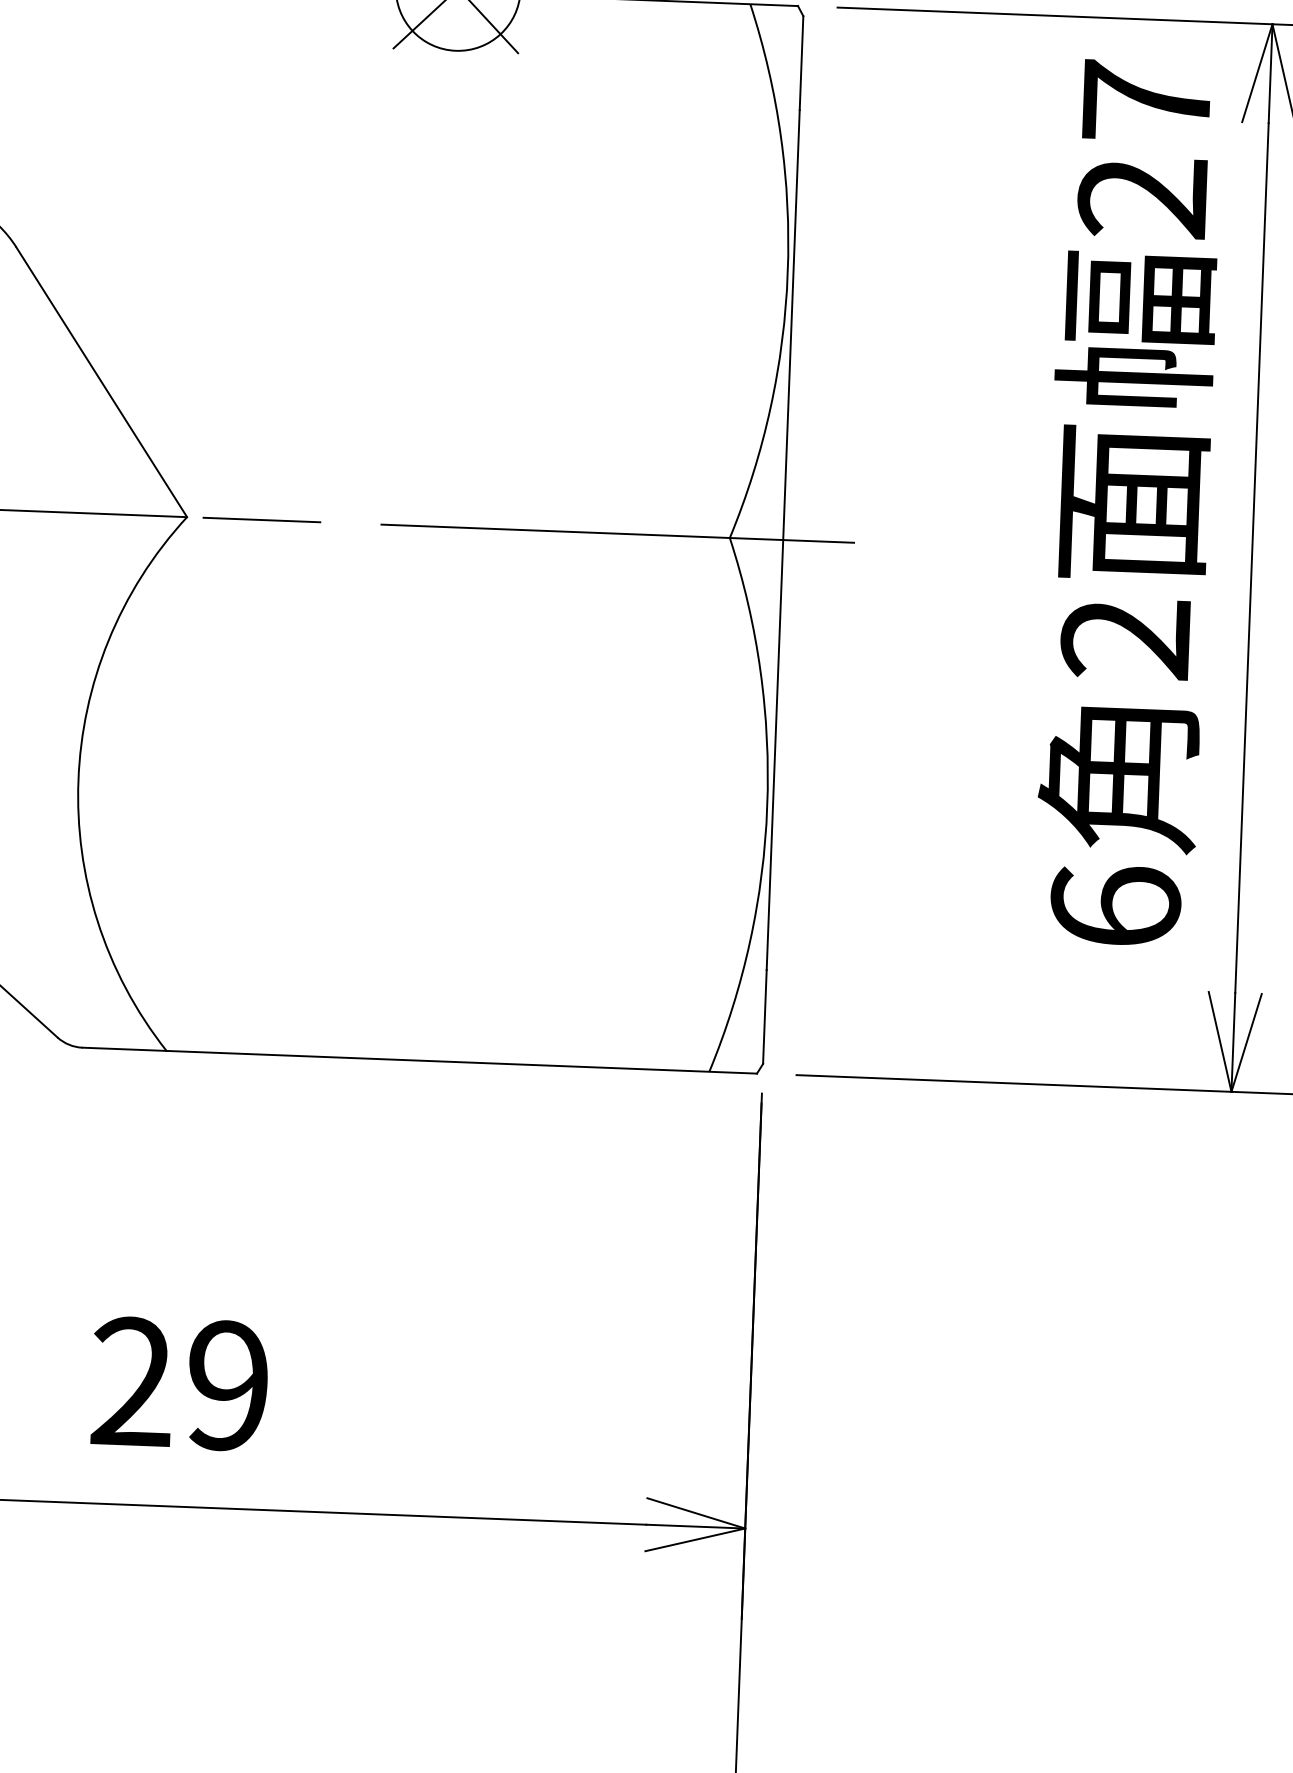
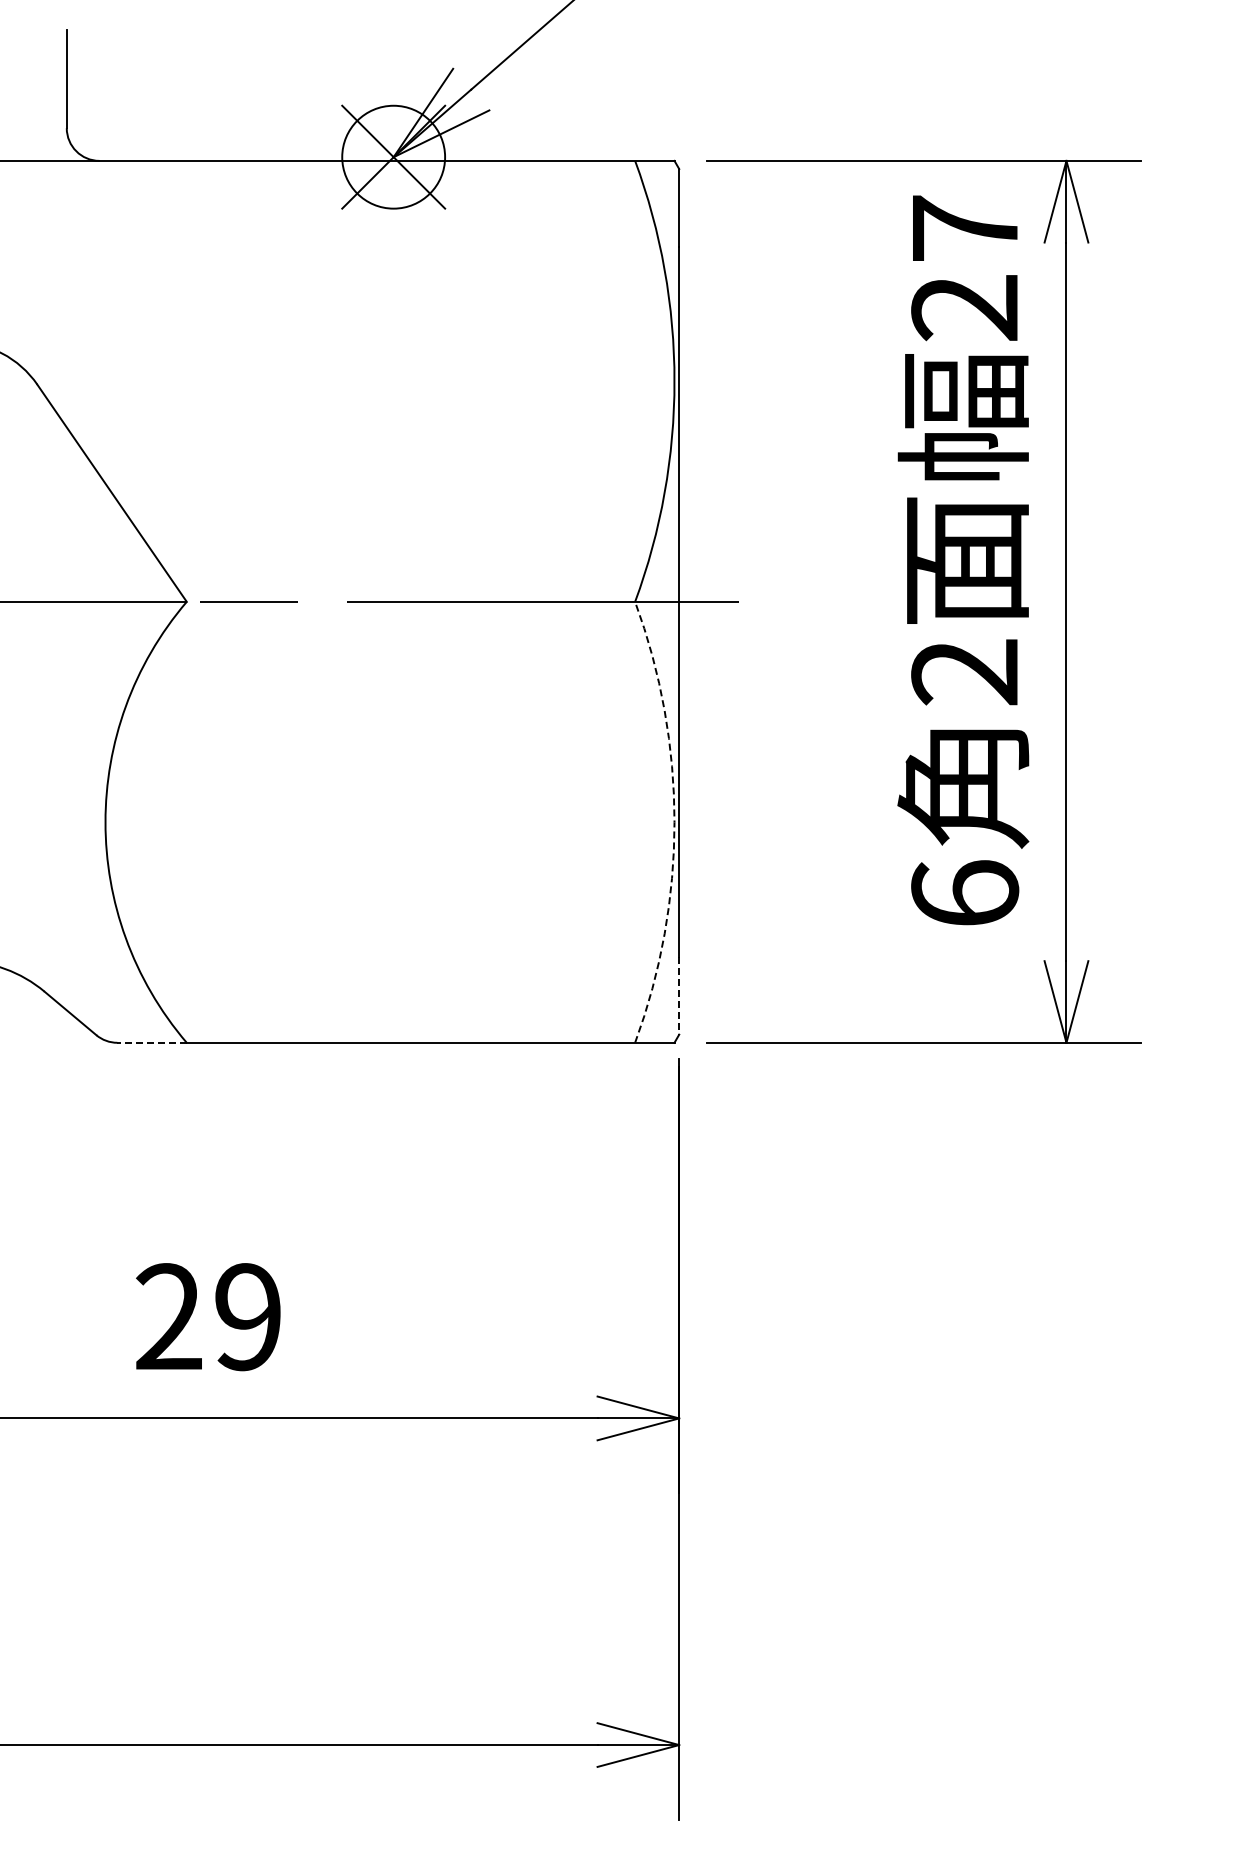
arc: (767, 806) -> (674, 822), solid -> dashed
line: (765, 1016) -> (679, 995), solid -> dashed
line: (125, 1048) -> (152, 1042), solid -> dashed

